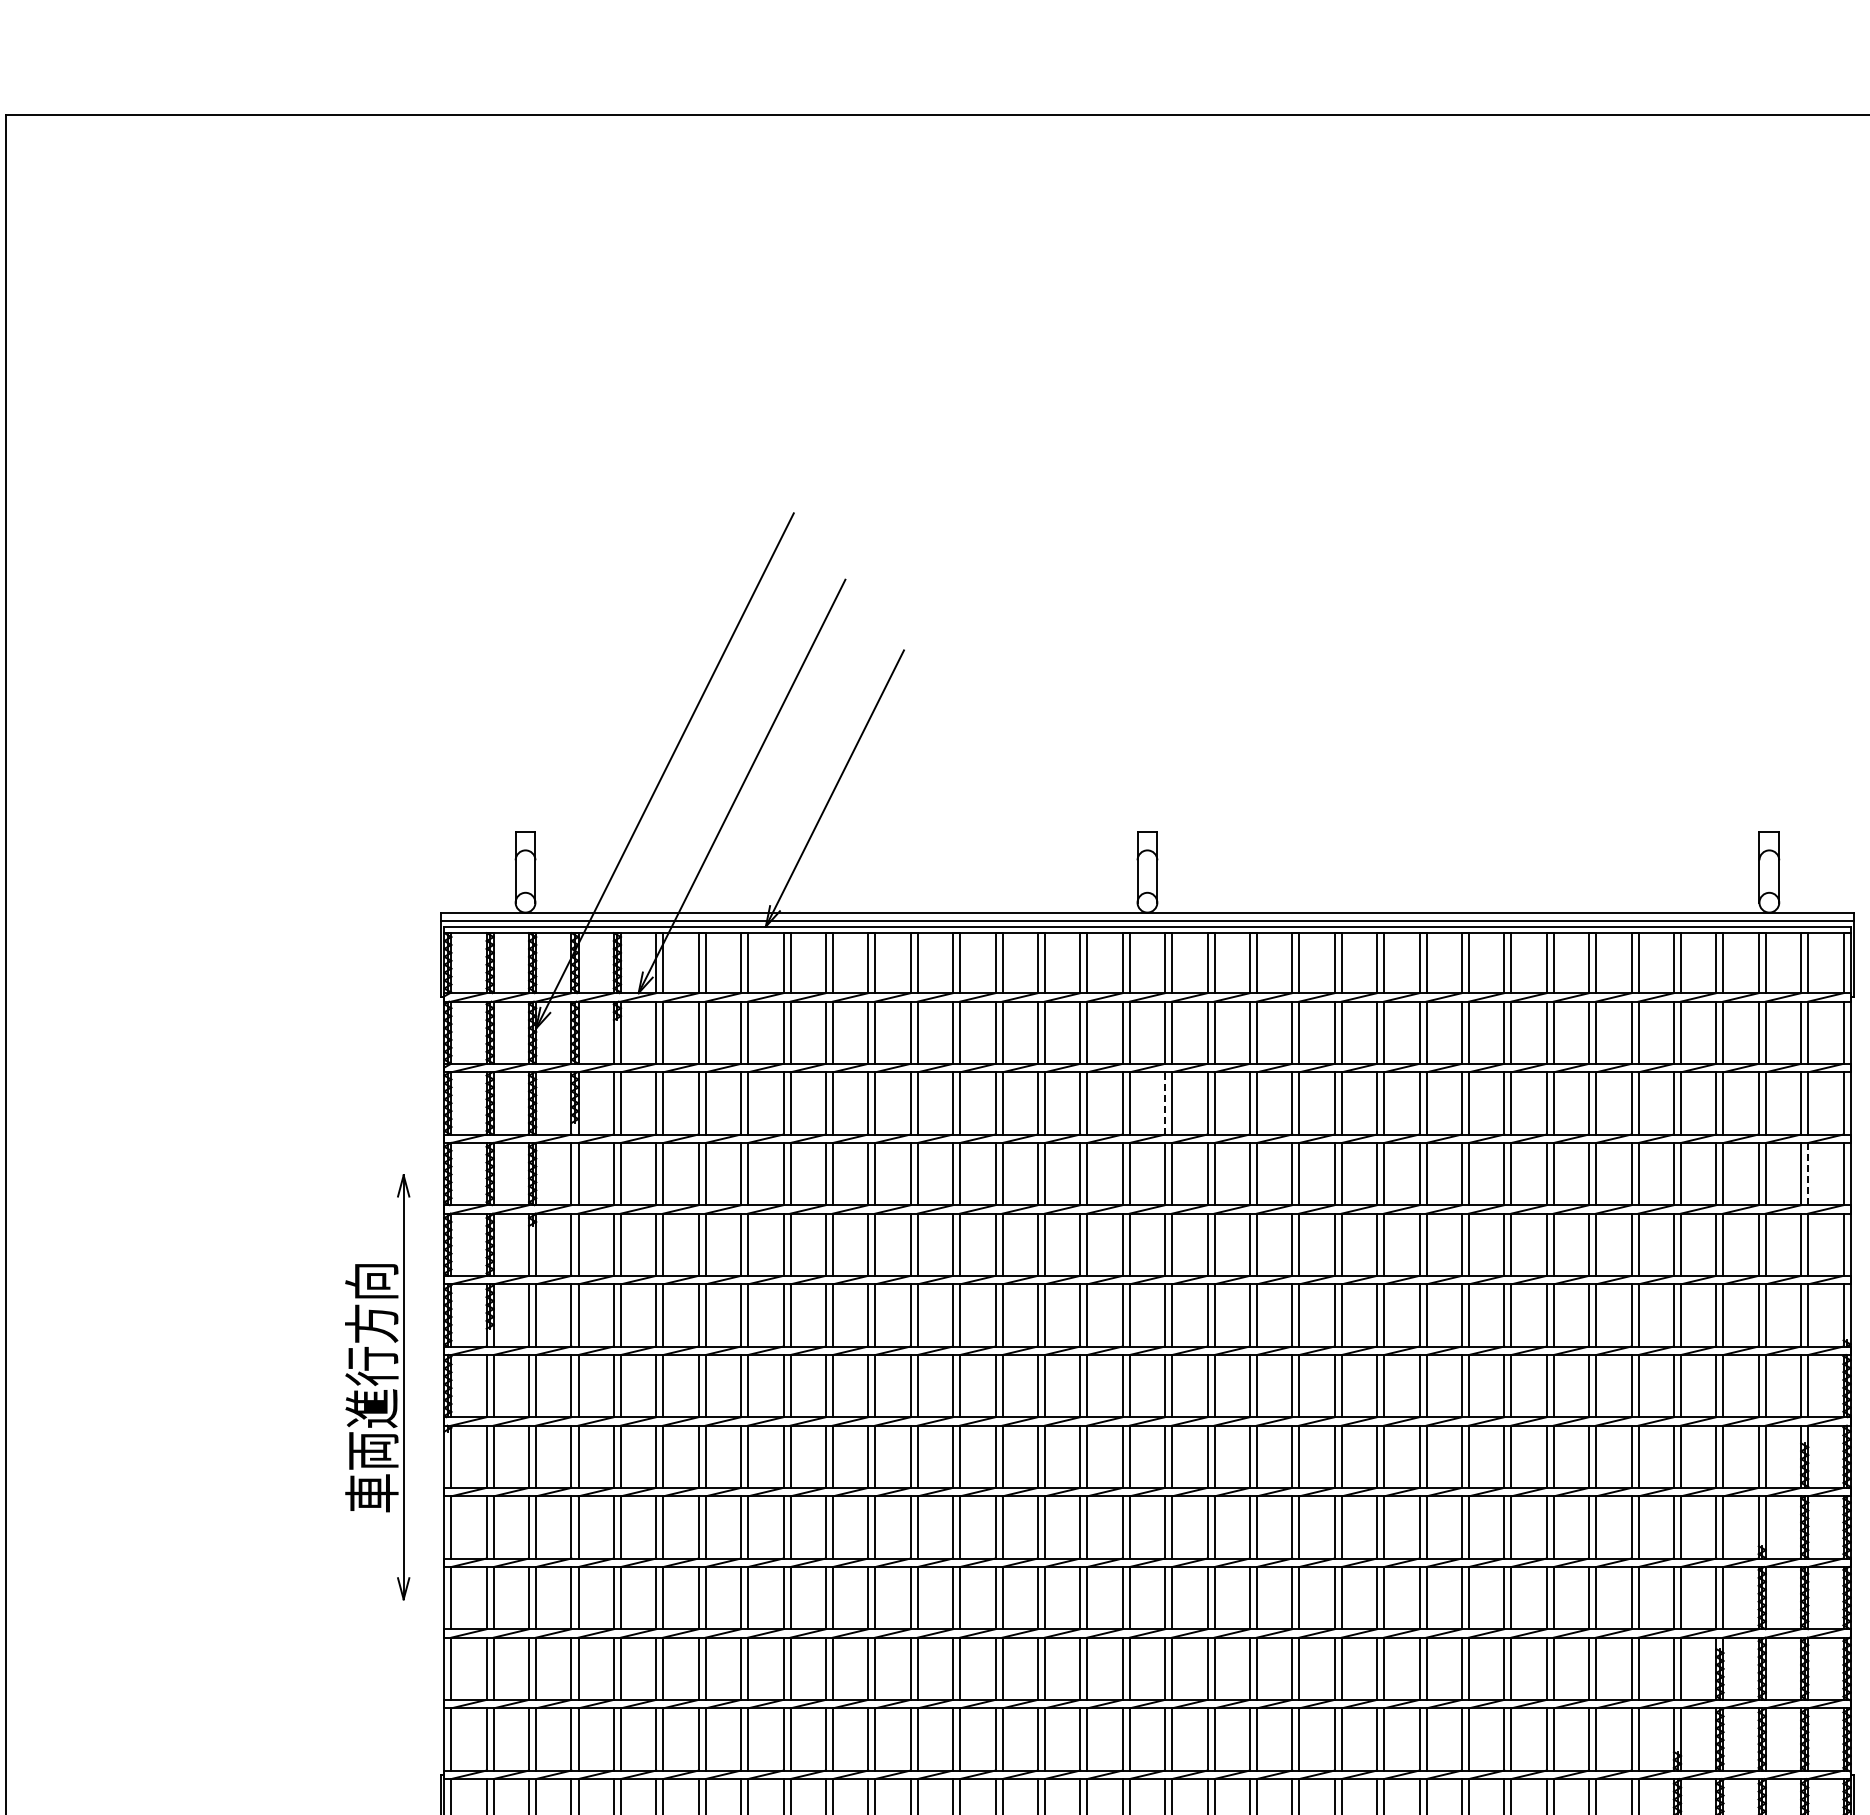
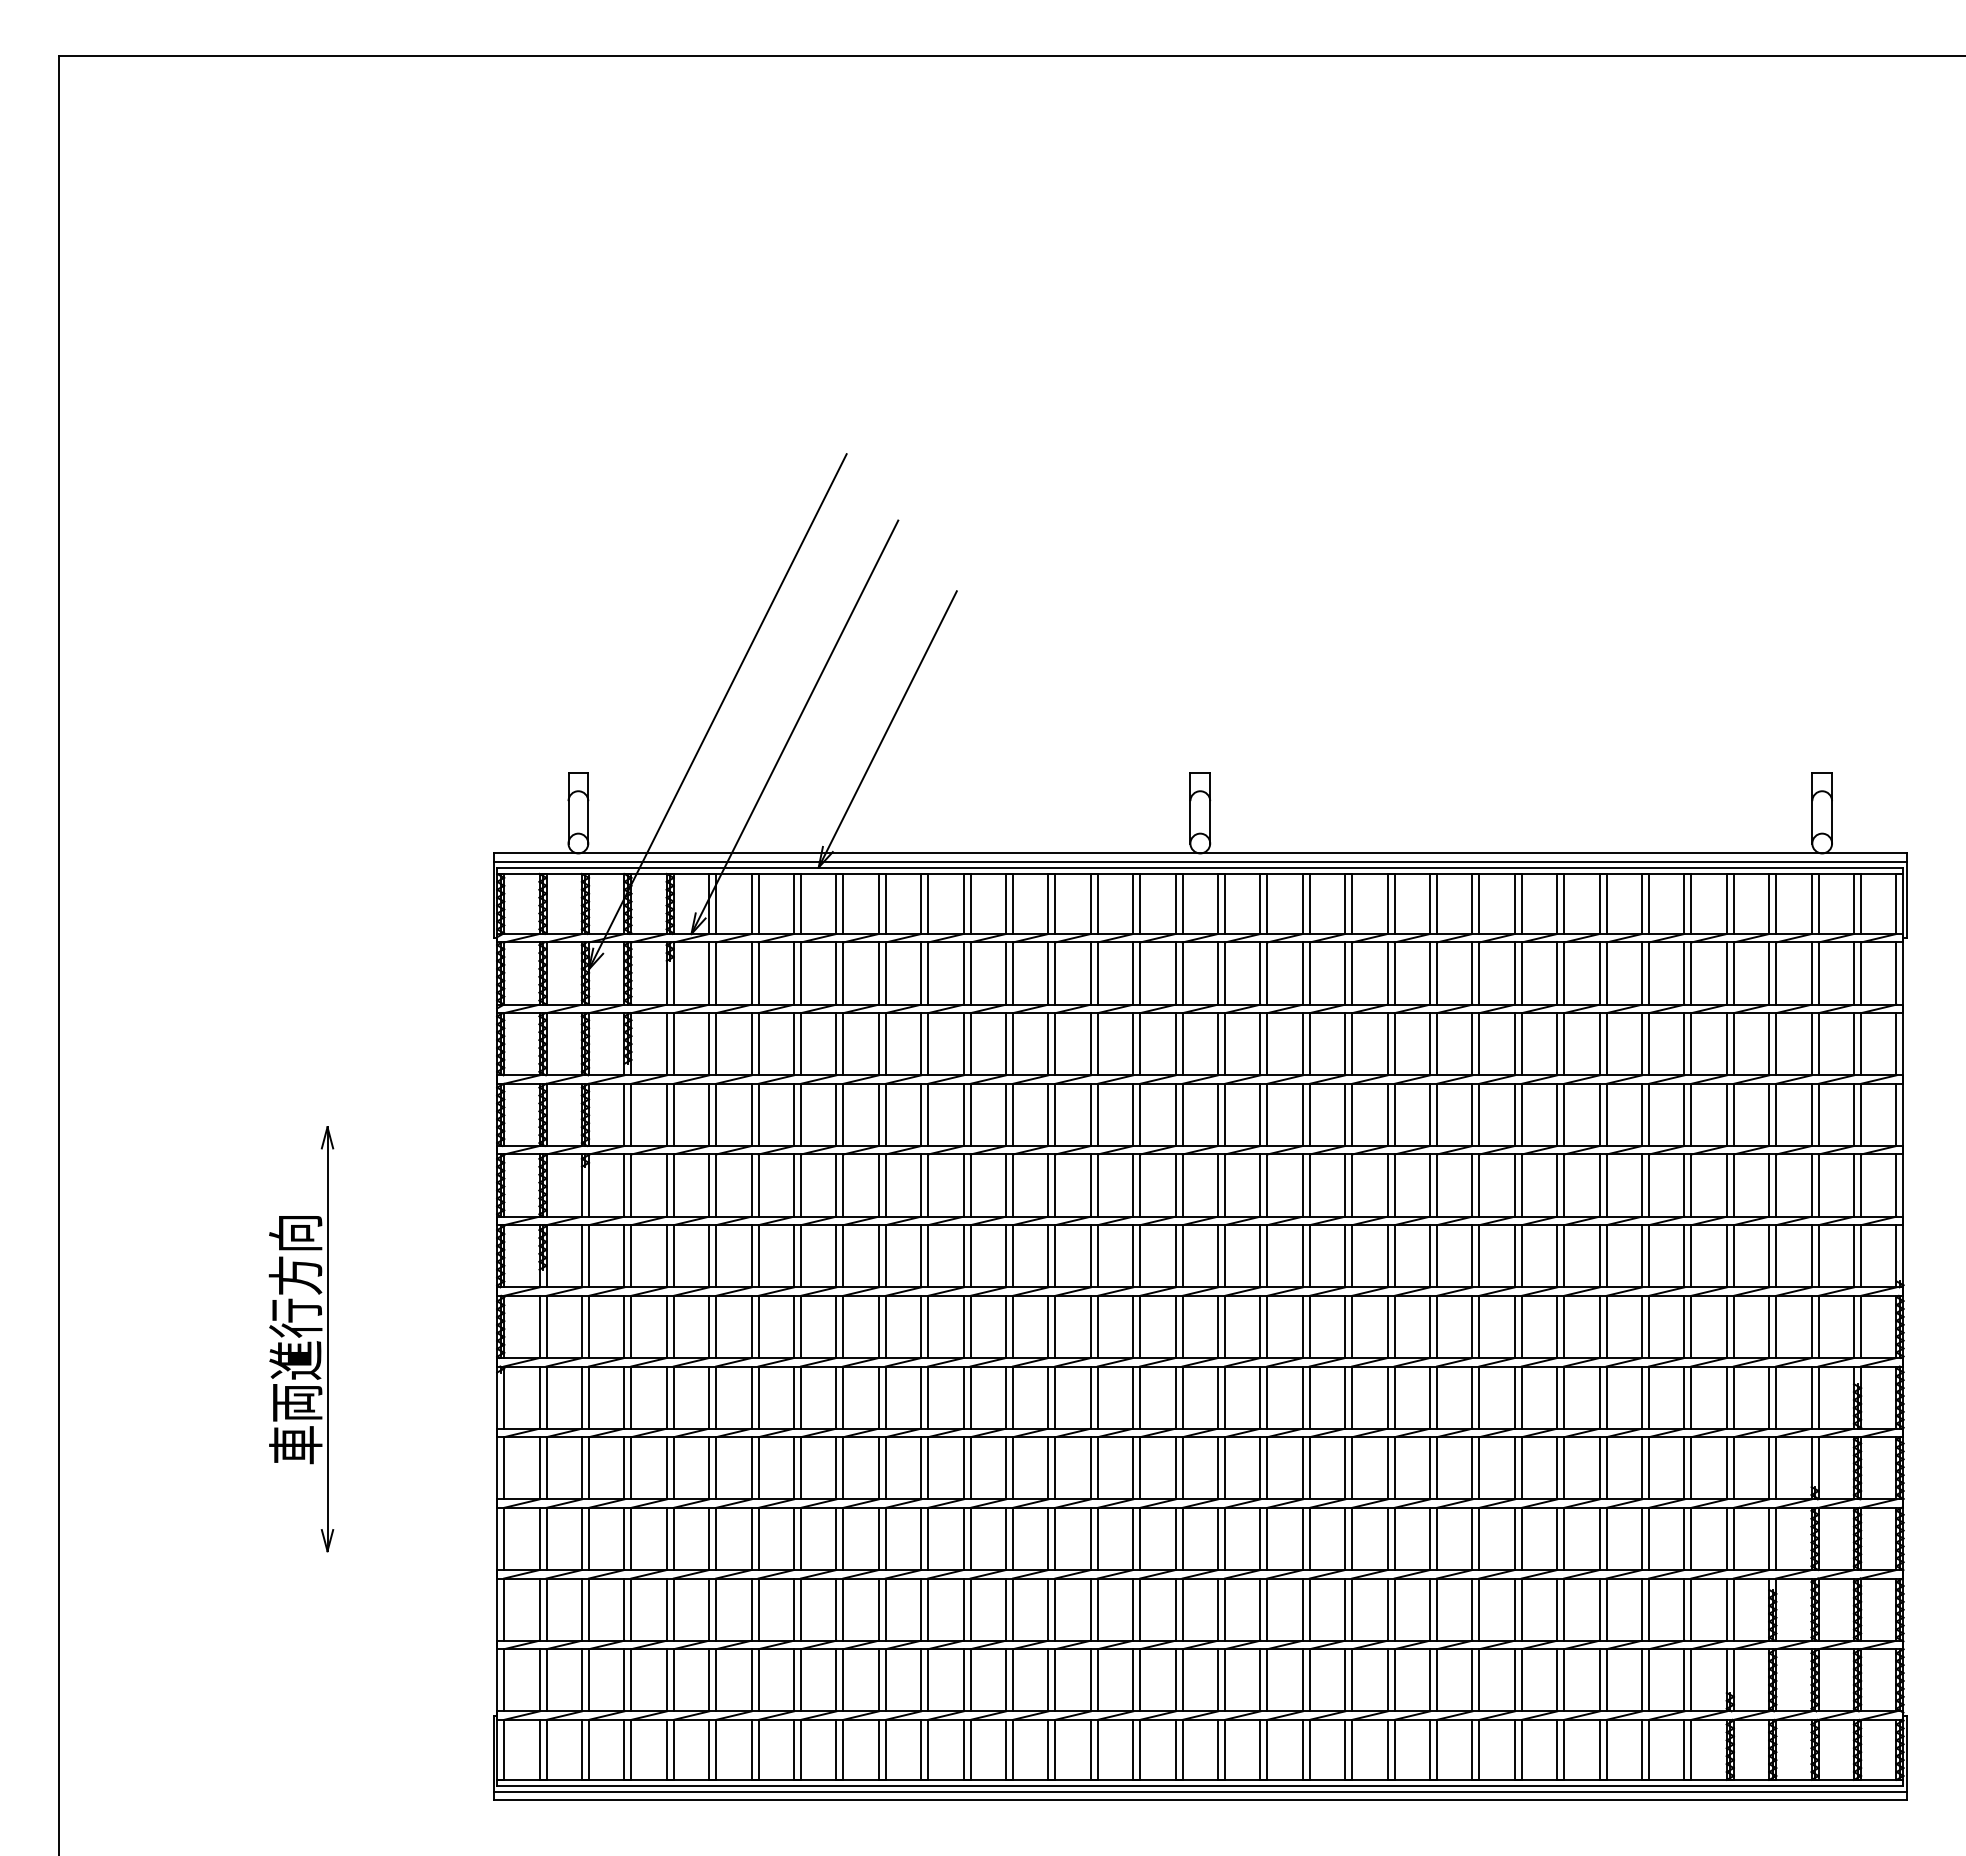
line: (1164, 1102) -> (1217, 1043), dashed -> solid
line: (1808, 1173) -> (1861, 1114), dashed -> solid
part: (377, 1387) -> (301, 1339), moved

